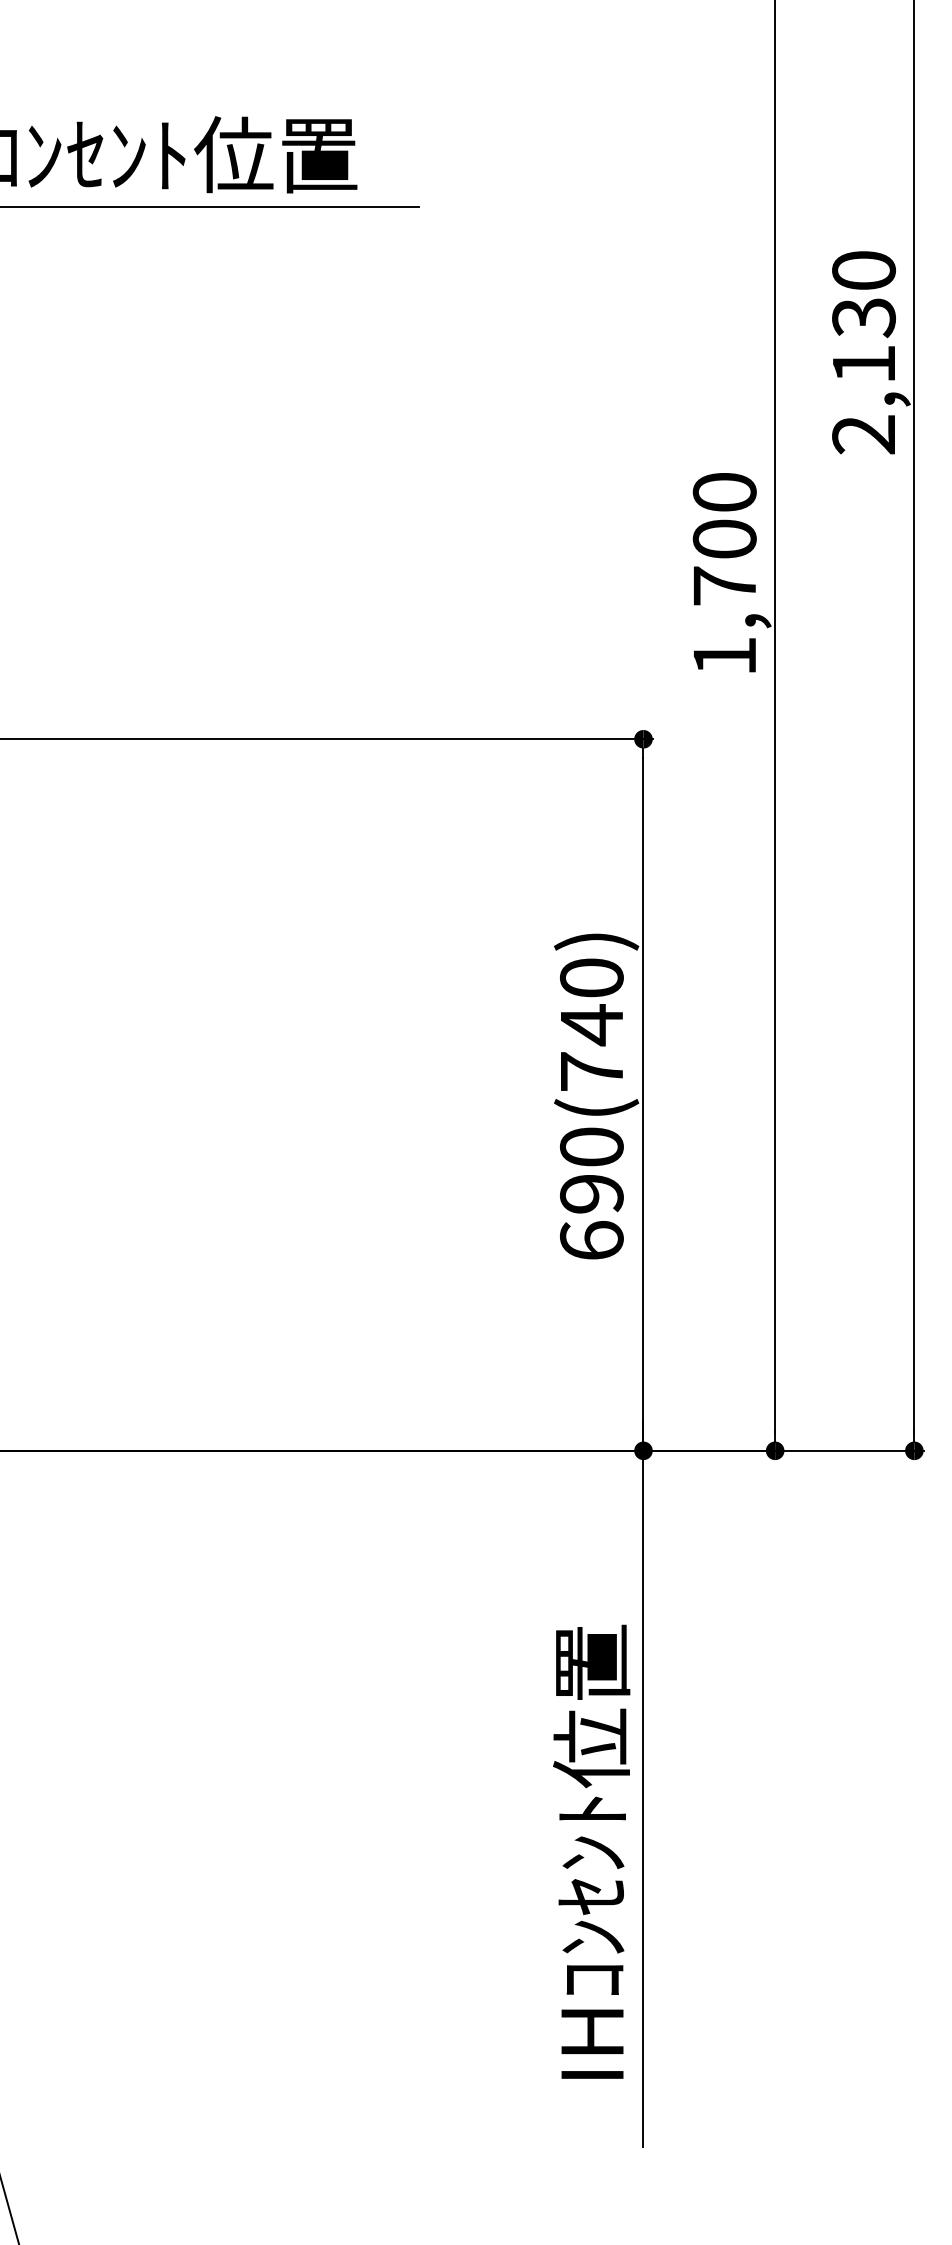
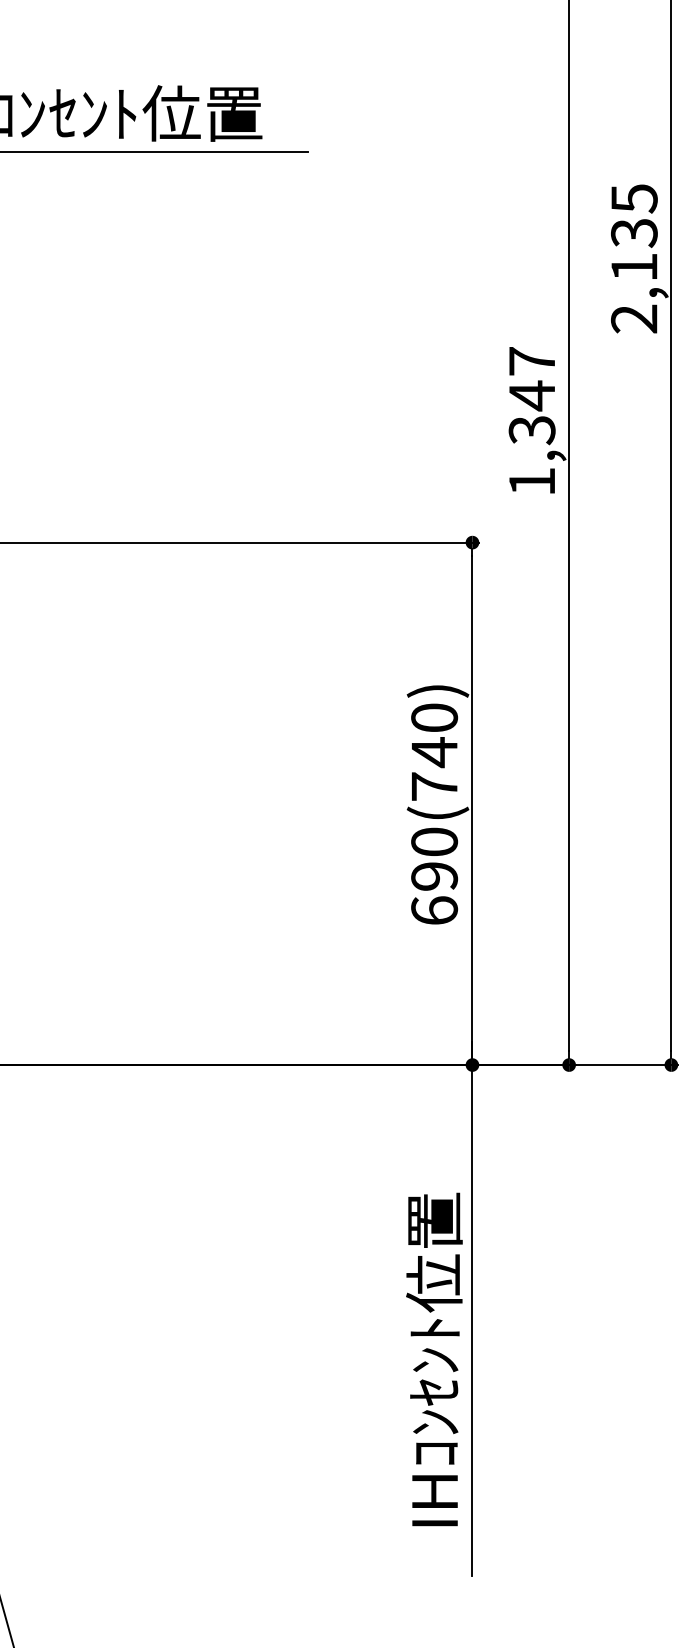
text: (863, 271) -> (634, 199), 2,130 -> 2,135
text: (724, 539) -> (531, 395), 1,700 -> 1,347

